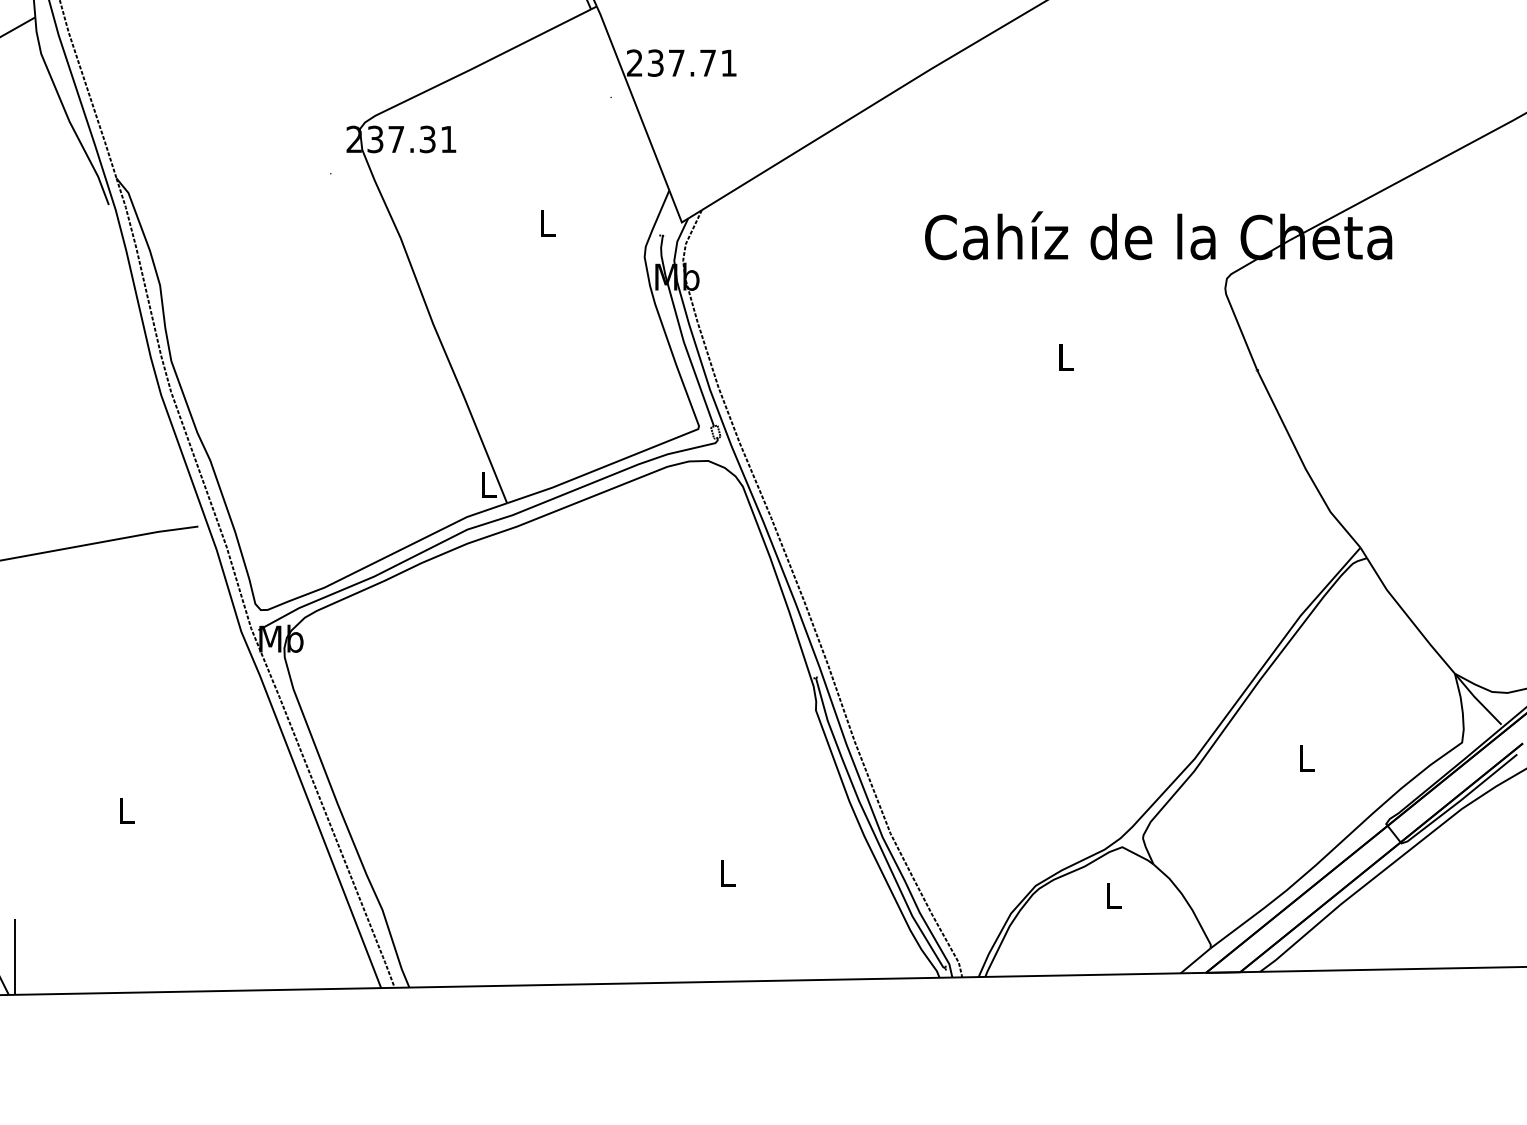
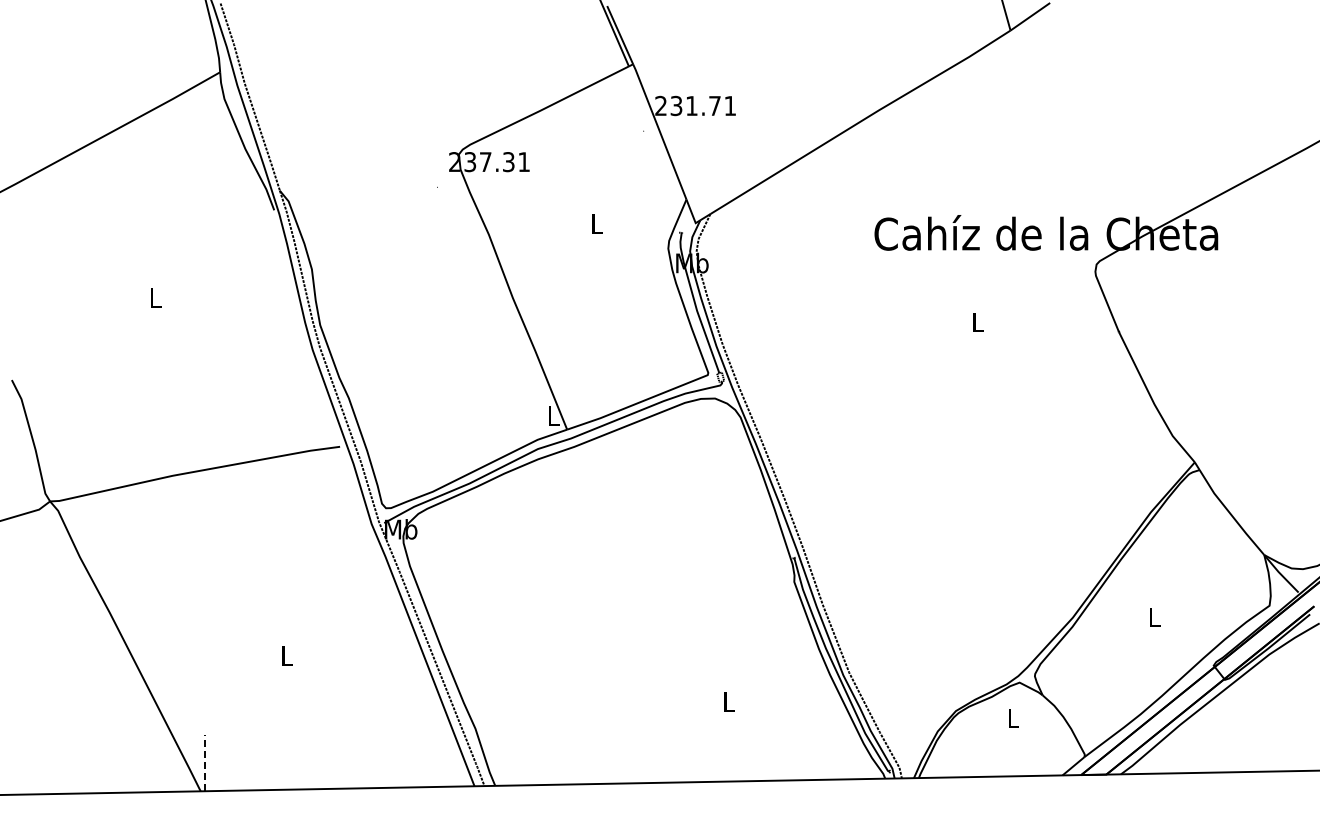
text: (676, 62) -> (691, 105), 237.71 -> 231.71
line: (14, 955) -> (204, 762), solid -> dashed

